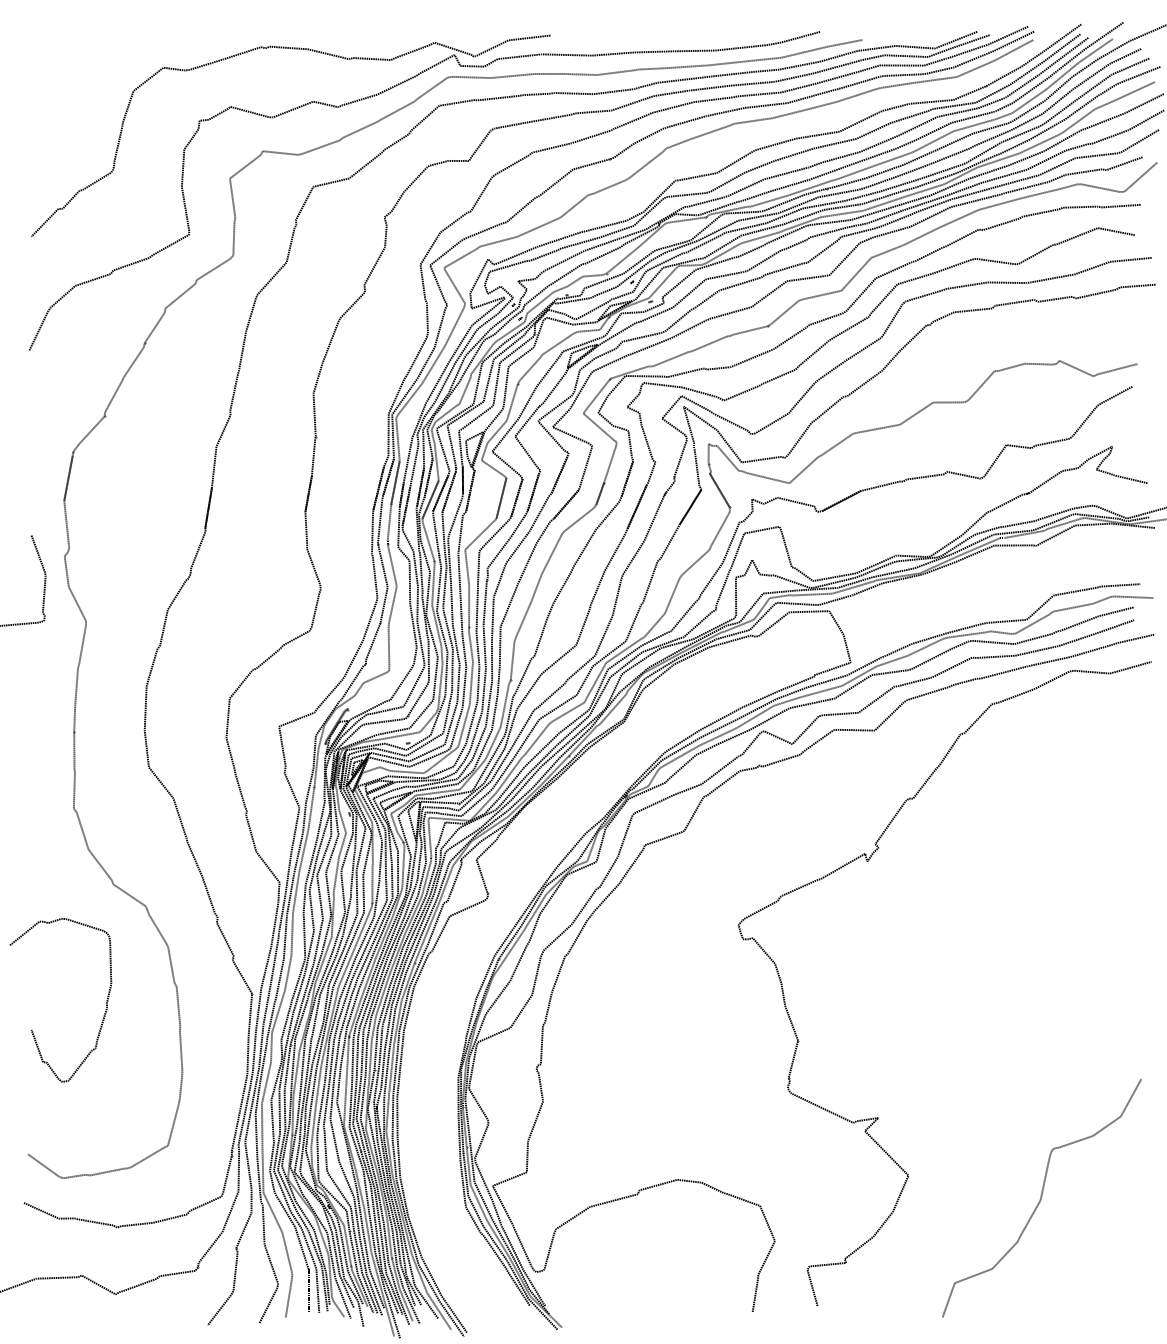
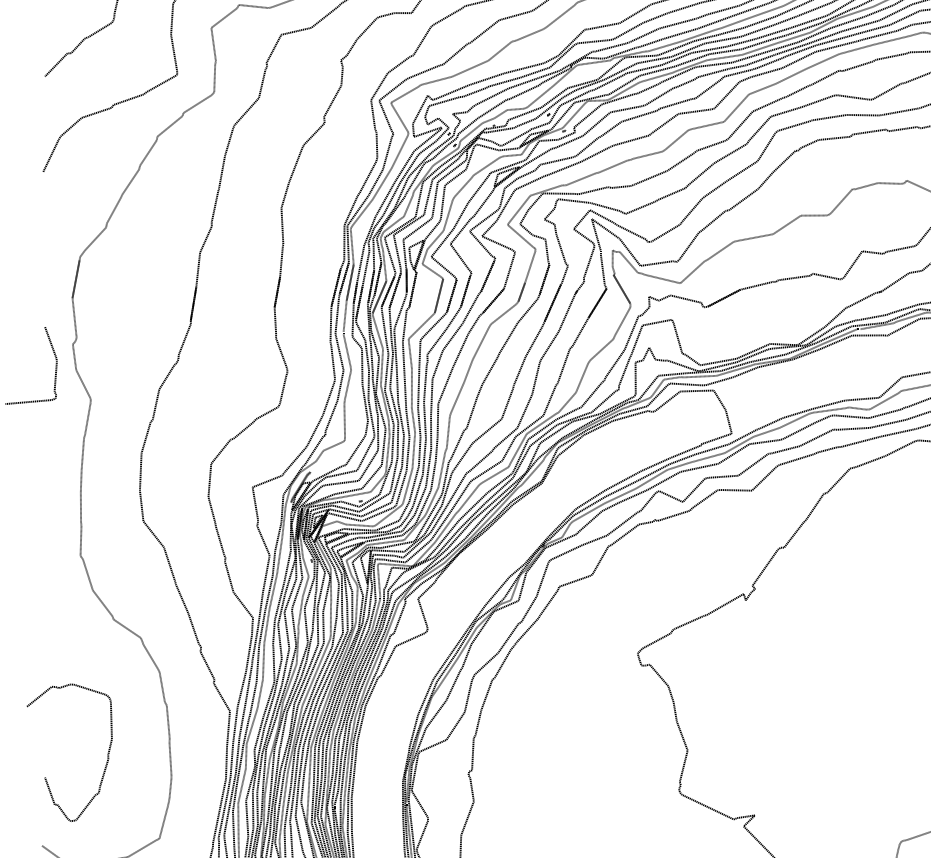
curve: (32, 1029) -> (45, 777), moved

